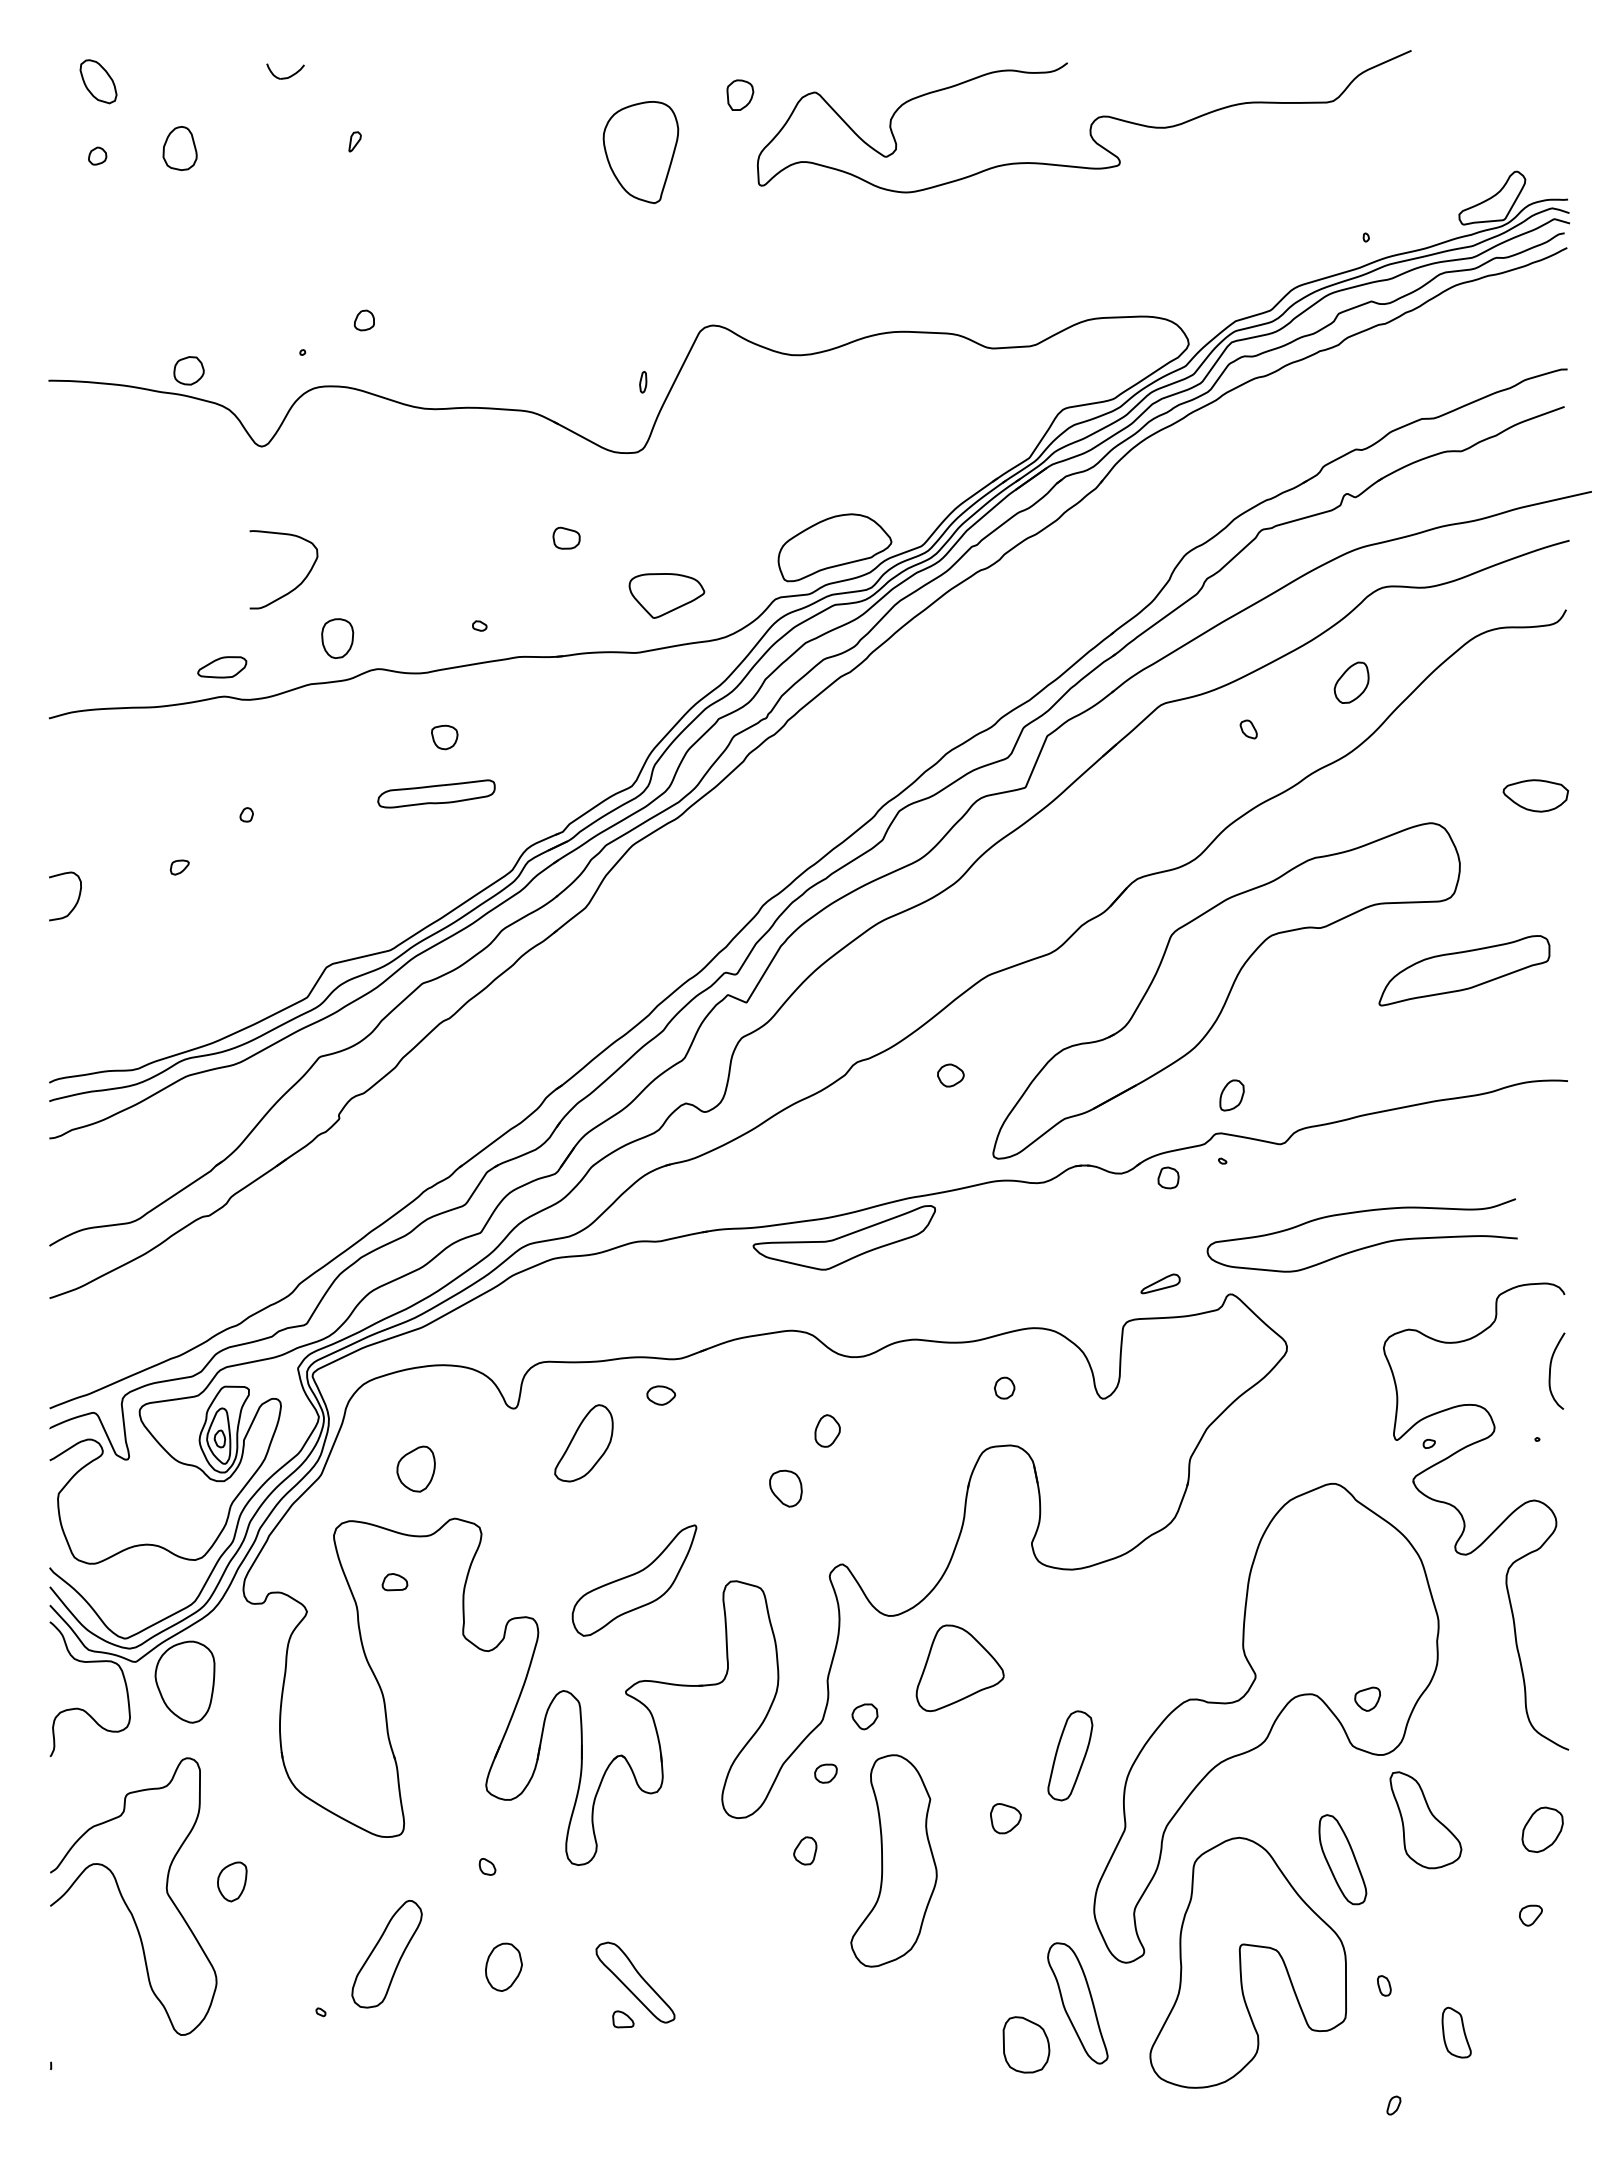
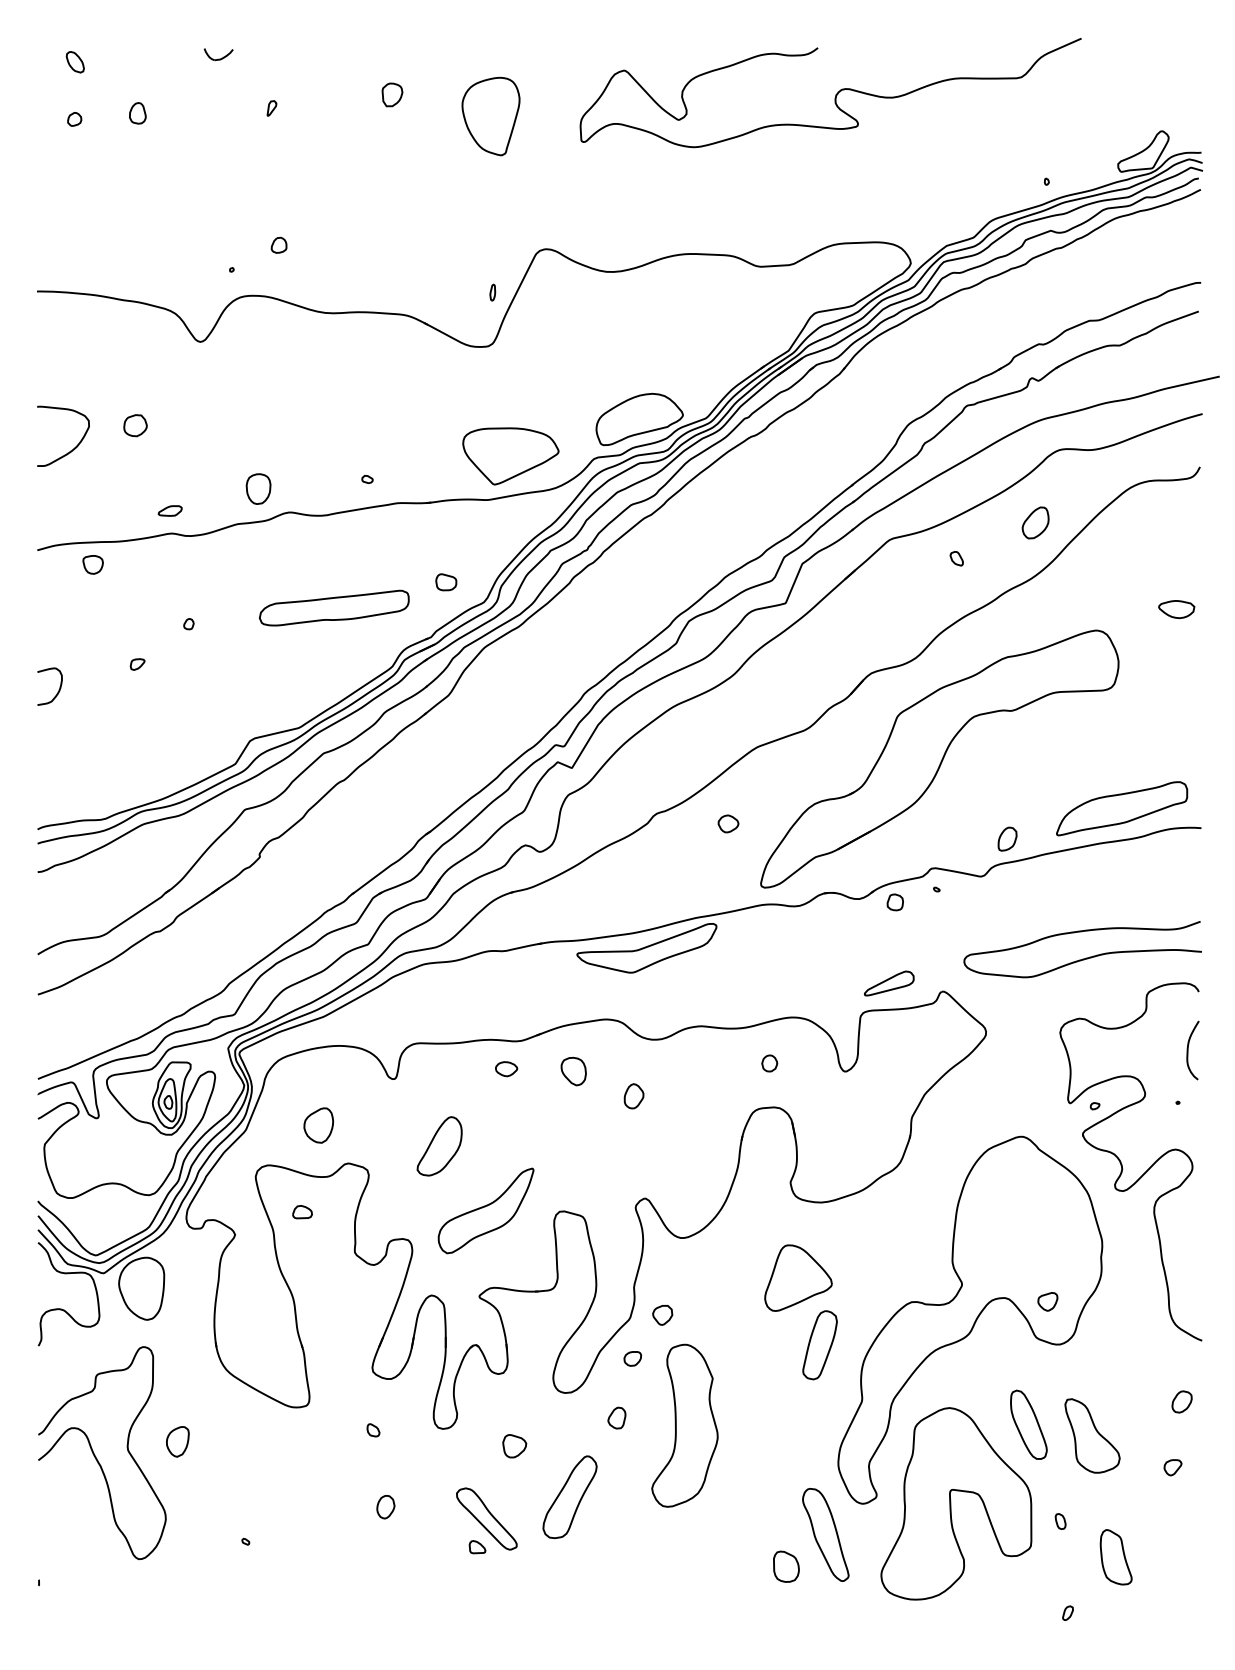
part: (98, 81) -> (75, 62), size x0.62
part: (740, 94) -> (392, 94), moved
part: (179, 147) -> (137, 112), size x0.62
part: (188, 370) -> (135, 425), moved
part: (566, 537) -> (446, 581), moved
curve: (298, 584) -> (74, 447), moved
part: (666, 595) -> (510, 456), size x1.67
part: (222, 666) -> (170, 510), size x0.62
part: (444, 737) -> (92, 564), moved
part: (436, 793) -> (334, 607), size x1.67
part: (1535, 795) -> (1176, 609), size x0.71
part: (1464, 970) -> (1122, 808), moved
part: (1231, 1095) -> (1007, 839), moved
curve: (1365, 1246) -> (1085, 957), moved
part: (1160, 1283) -> (889, 983), size x1.67
part: (583, 1443) -> (439, 1146), moved
part: (785, 1488) -> (573, 1071), moved
part: (959, 1668) -> (797, 1278), moved
part: (1005, 1818) -> (514, 1446), moved
part: (1425, 1820) -> (1092, 1436), moved
part: (1542, 1829) -> (1181, 1401), size x0.62
part: (386, 1953) -> (569, 1496), moved
part: (503, 1966) -> (385, 1506), size x0.62
part: (1456, 2032) -> (1115, 1557), size x1.43
part: (1026, 2044) -> (786, 1566), size x0.71

